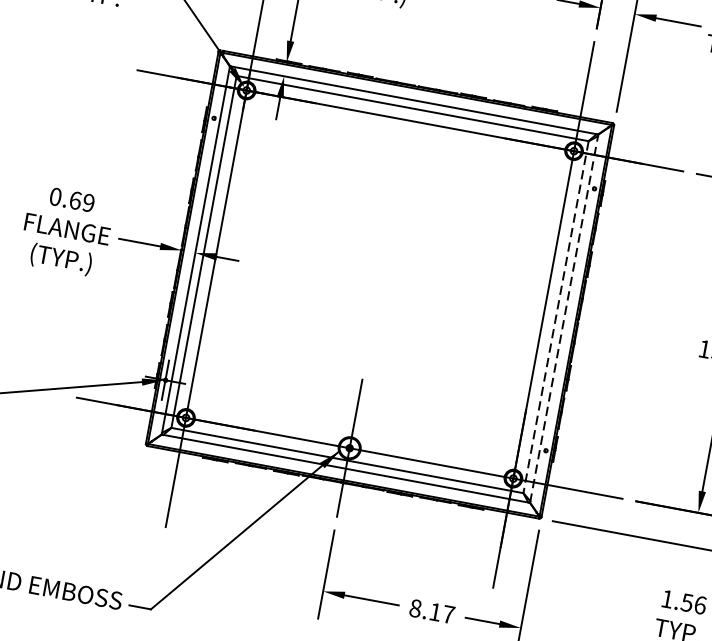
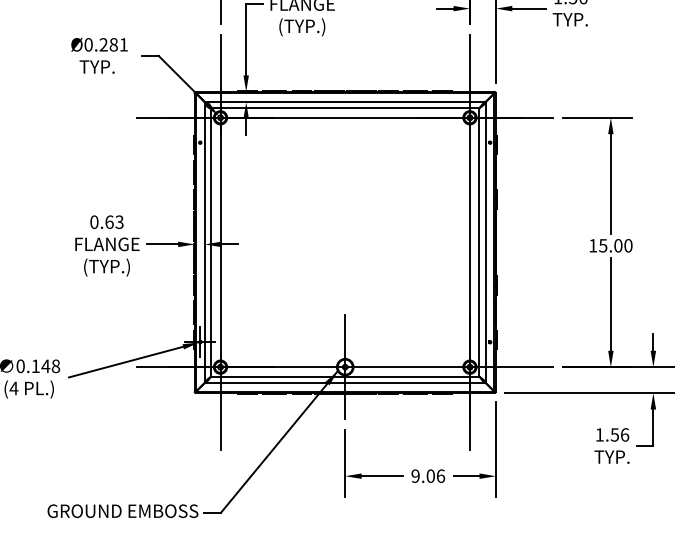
text: (88, 202) -> (119, 221), 0.69 -> 0.63
line: (556, 317) -> (479, 242), dashed -> solid
line: (564, 317) -> (485, 241), dashed -> solid
text: (432, 610) -> (428, 475), 8.17 -> 9.06

